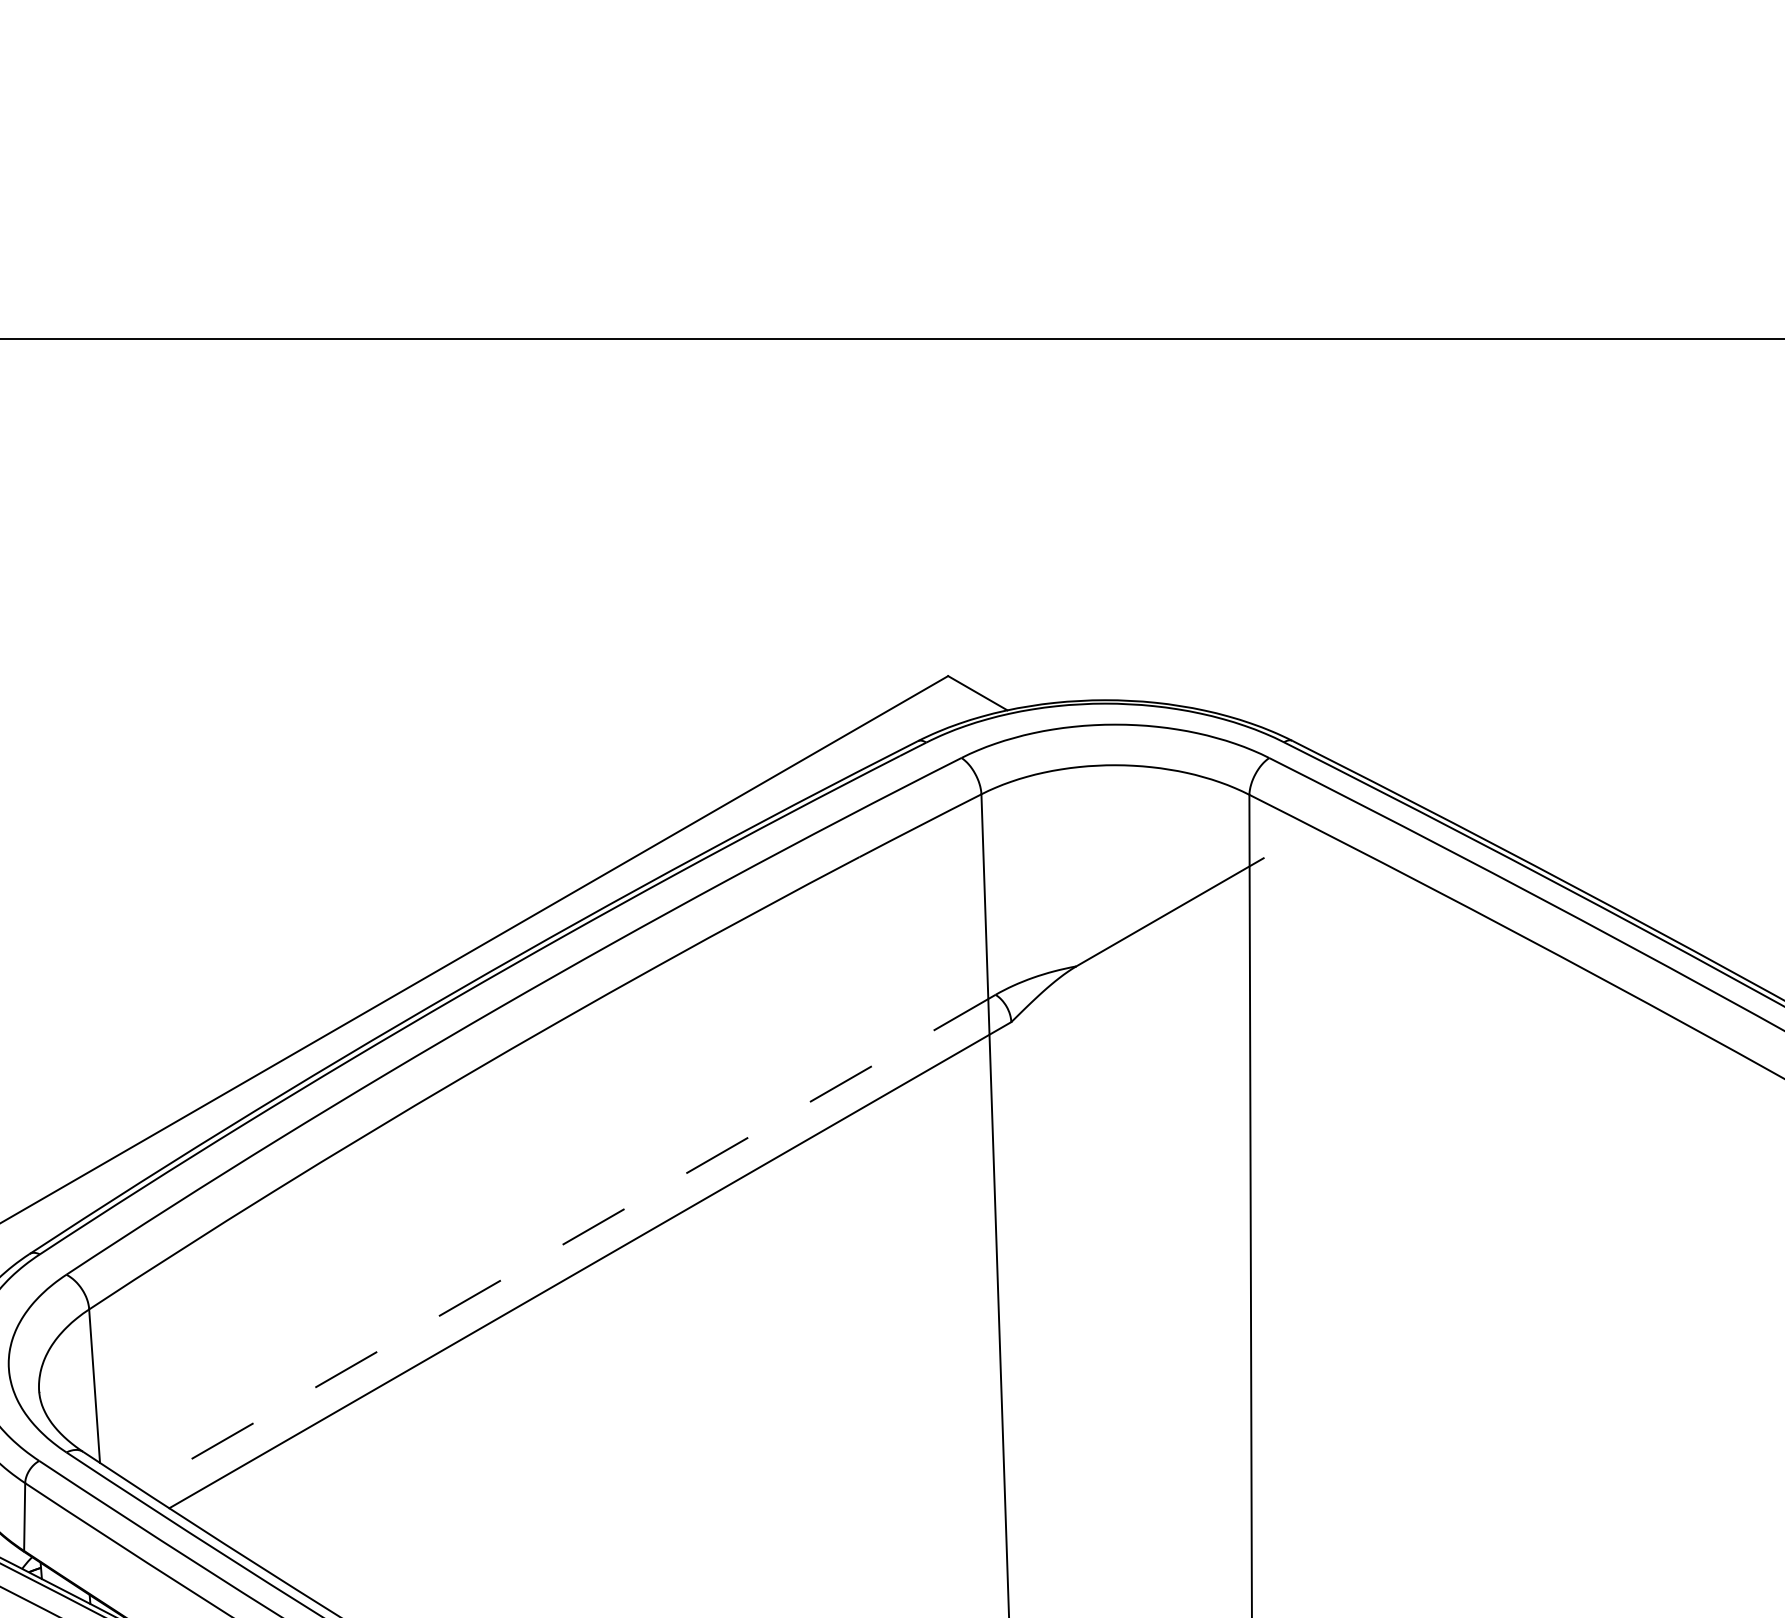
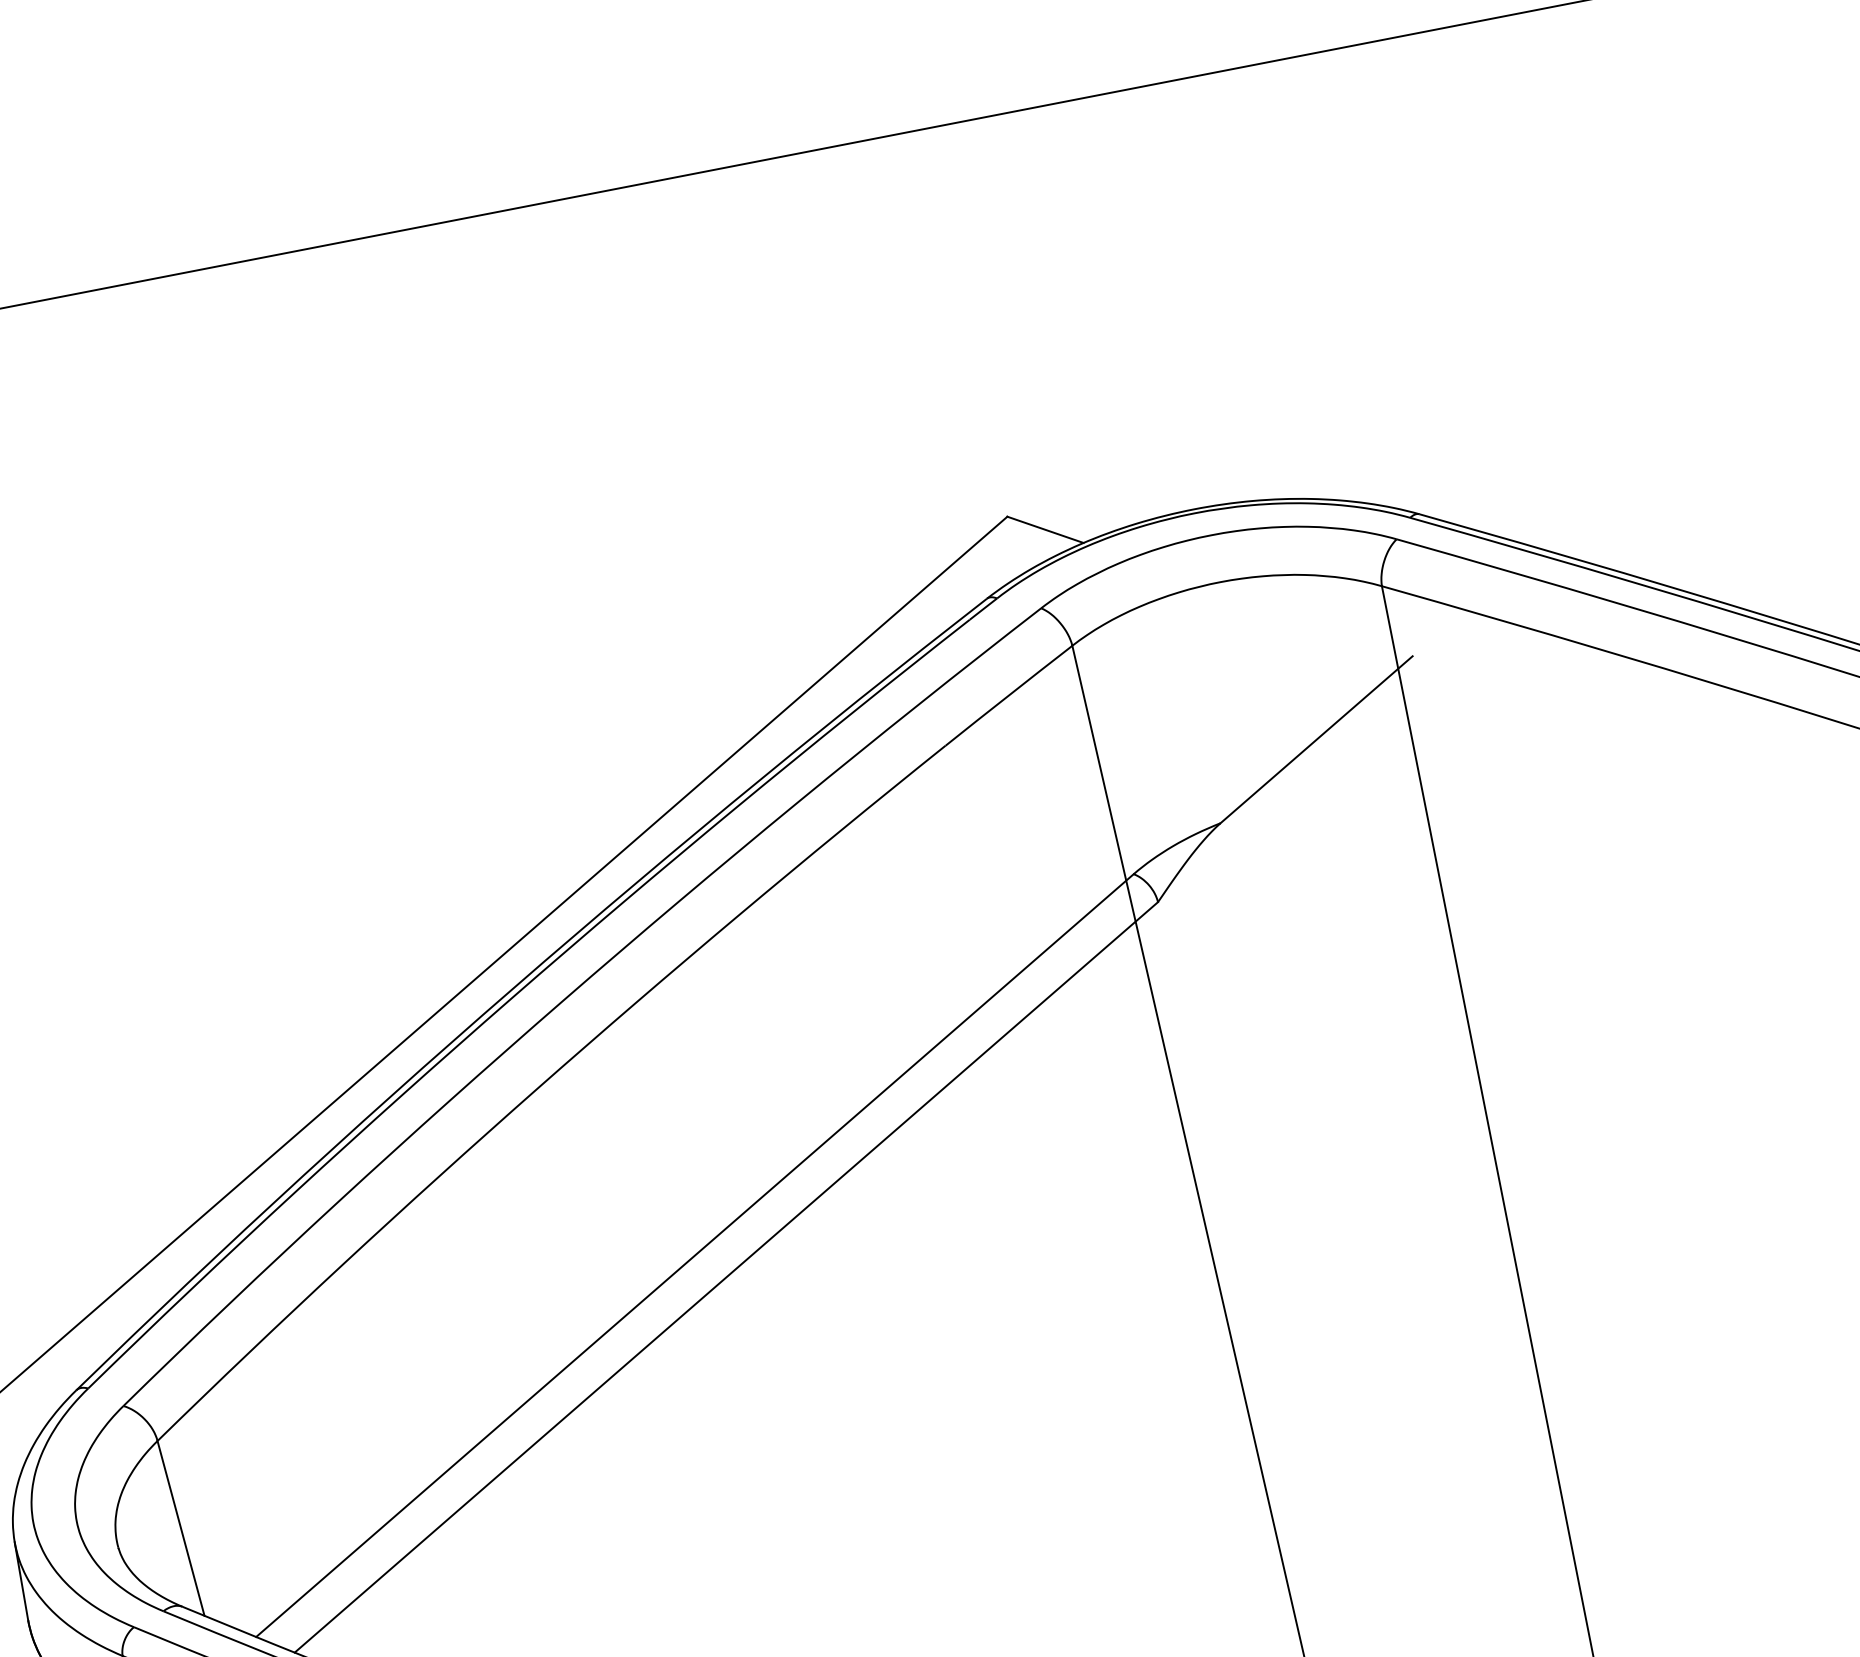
line: (567, 1242) -> (694, 1256), dashed -> solid

